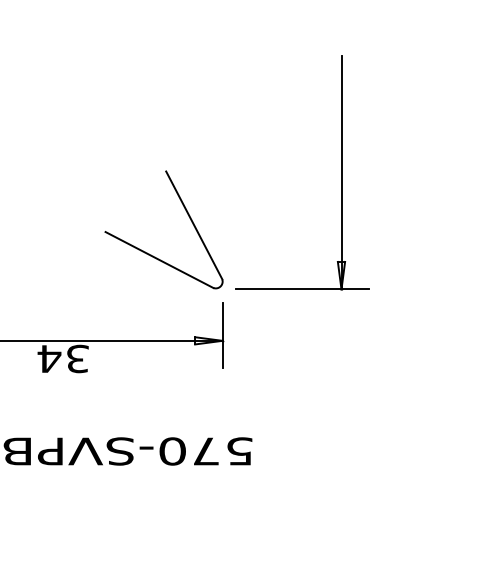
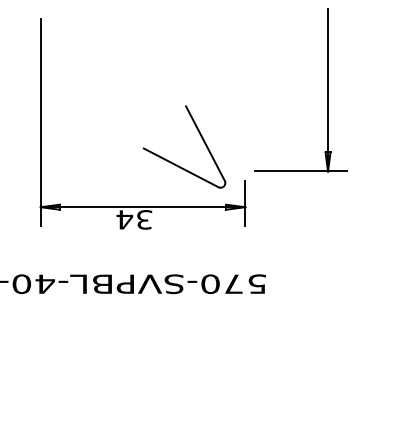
part: (188, 217) -> (201, 138), moved

